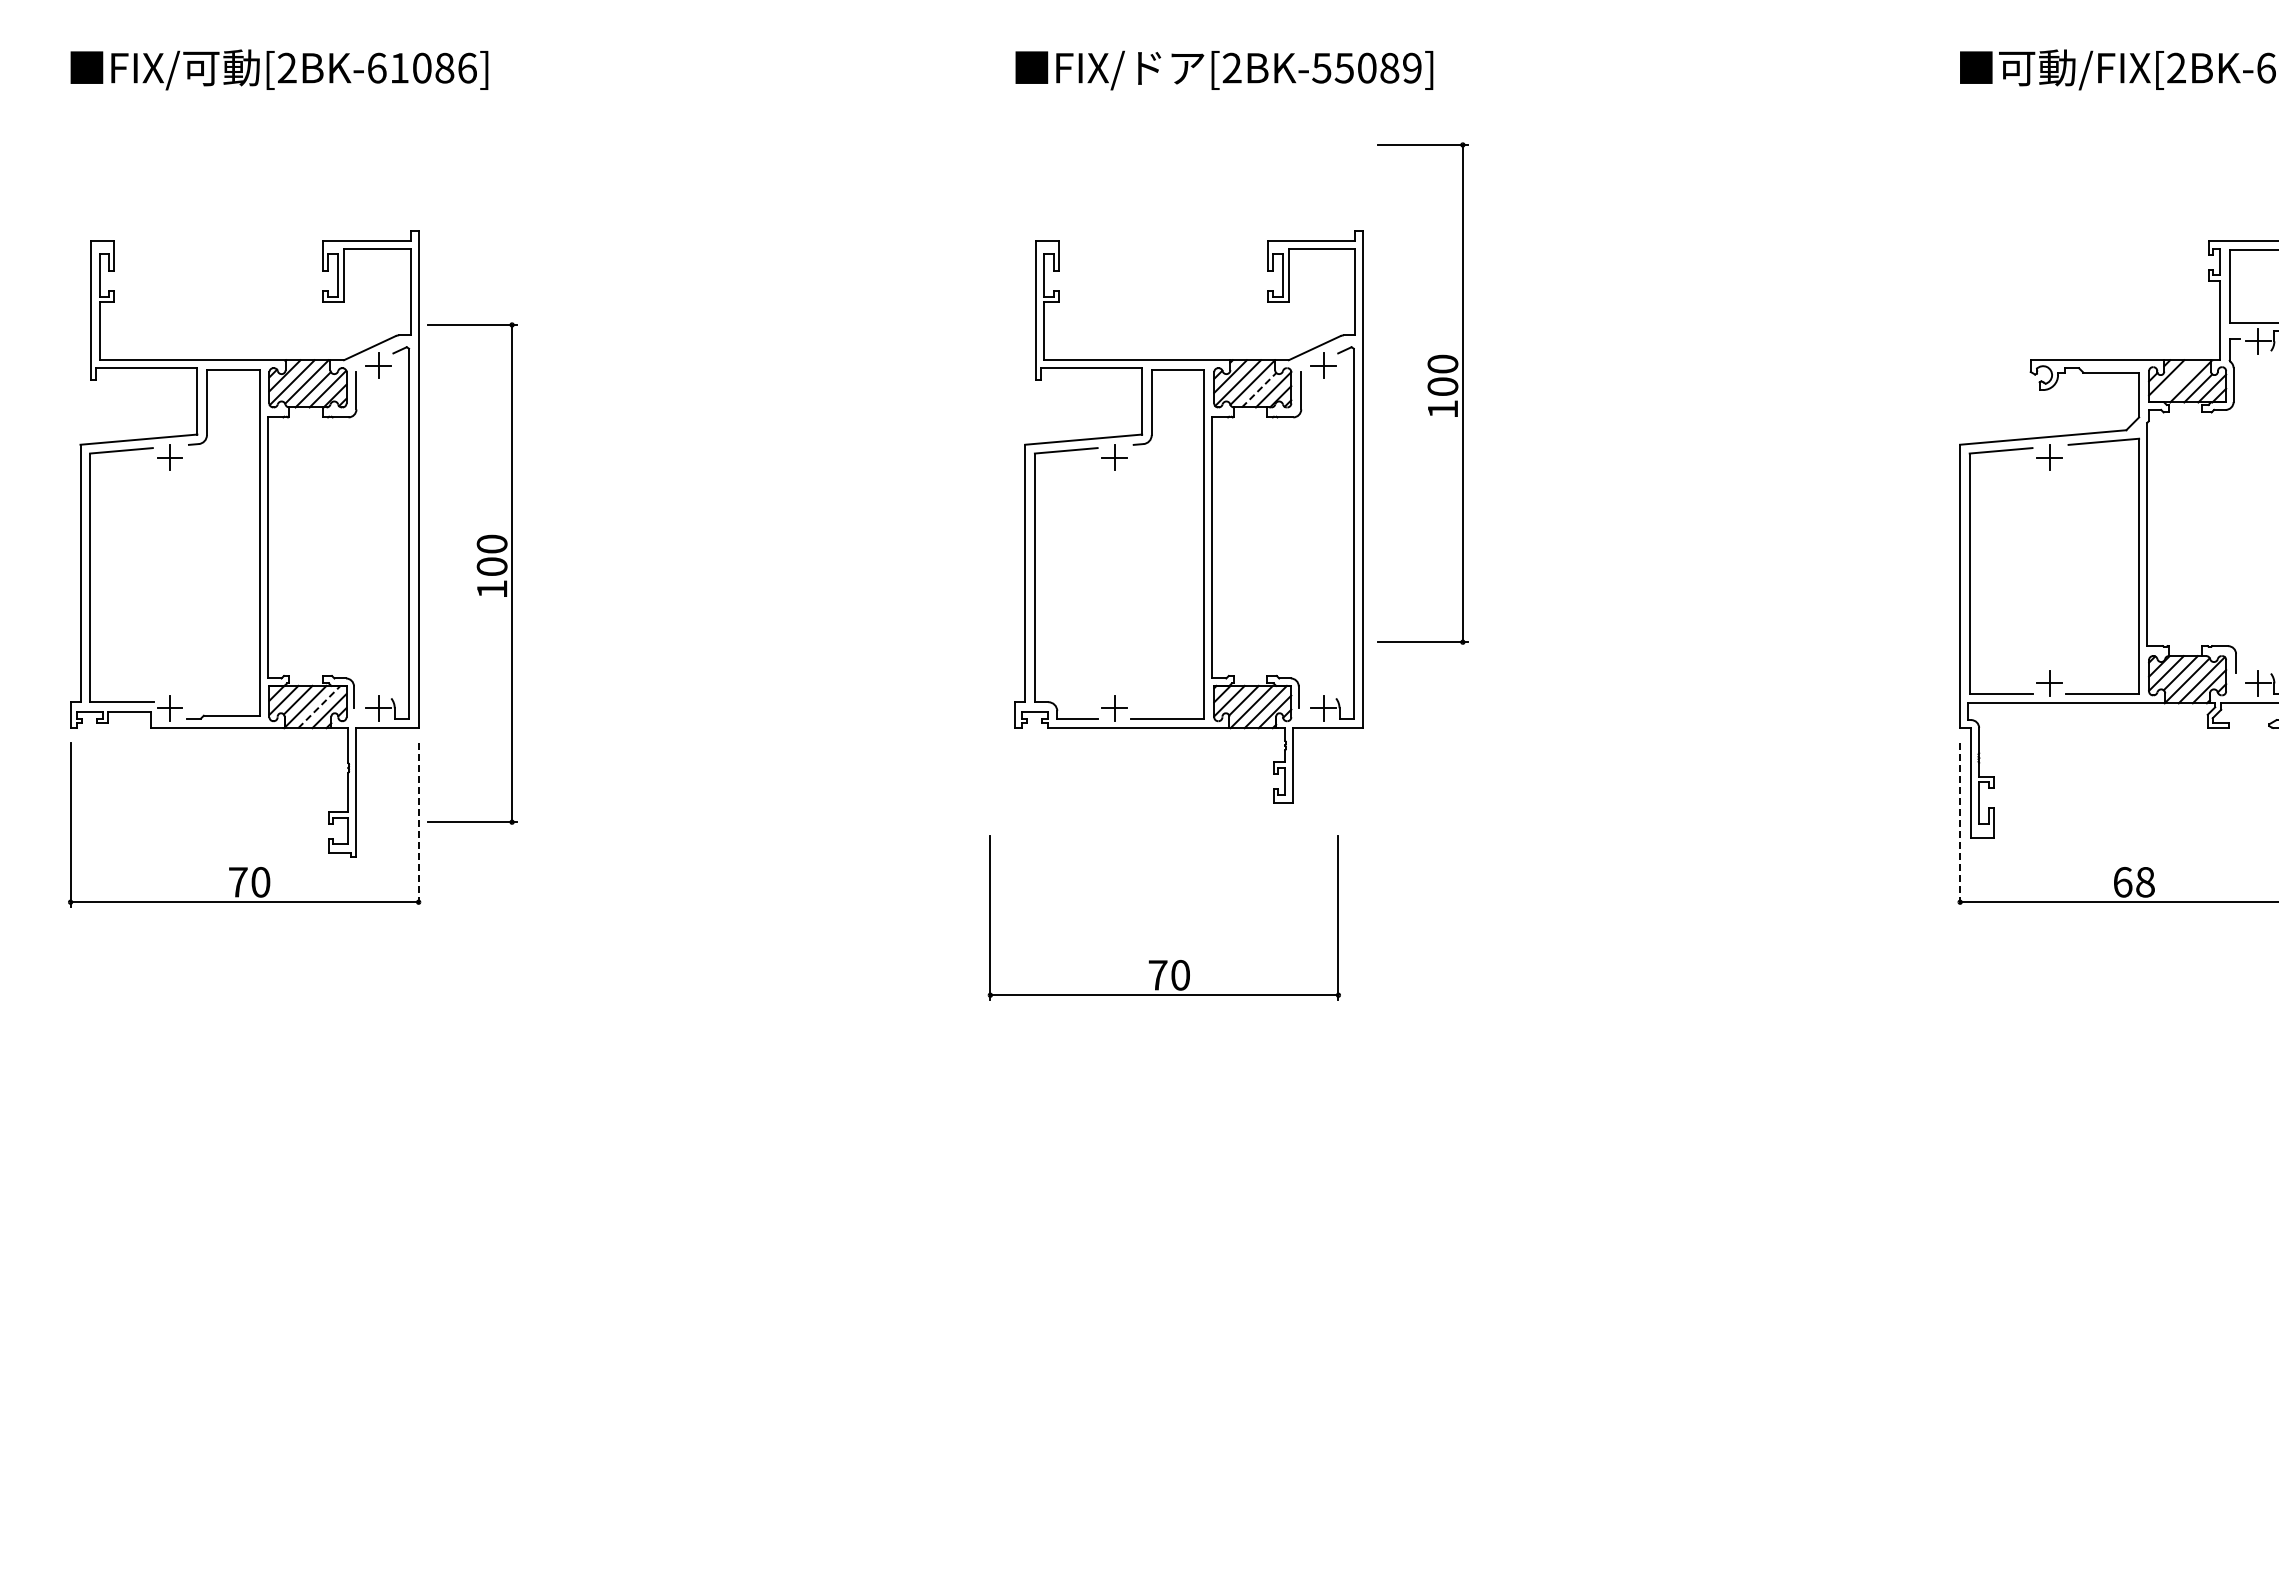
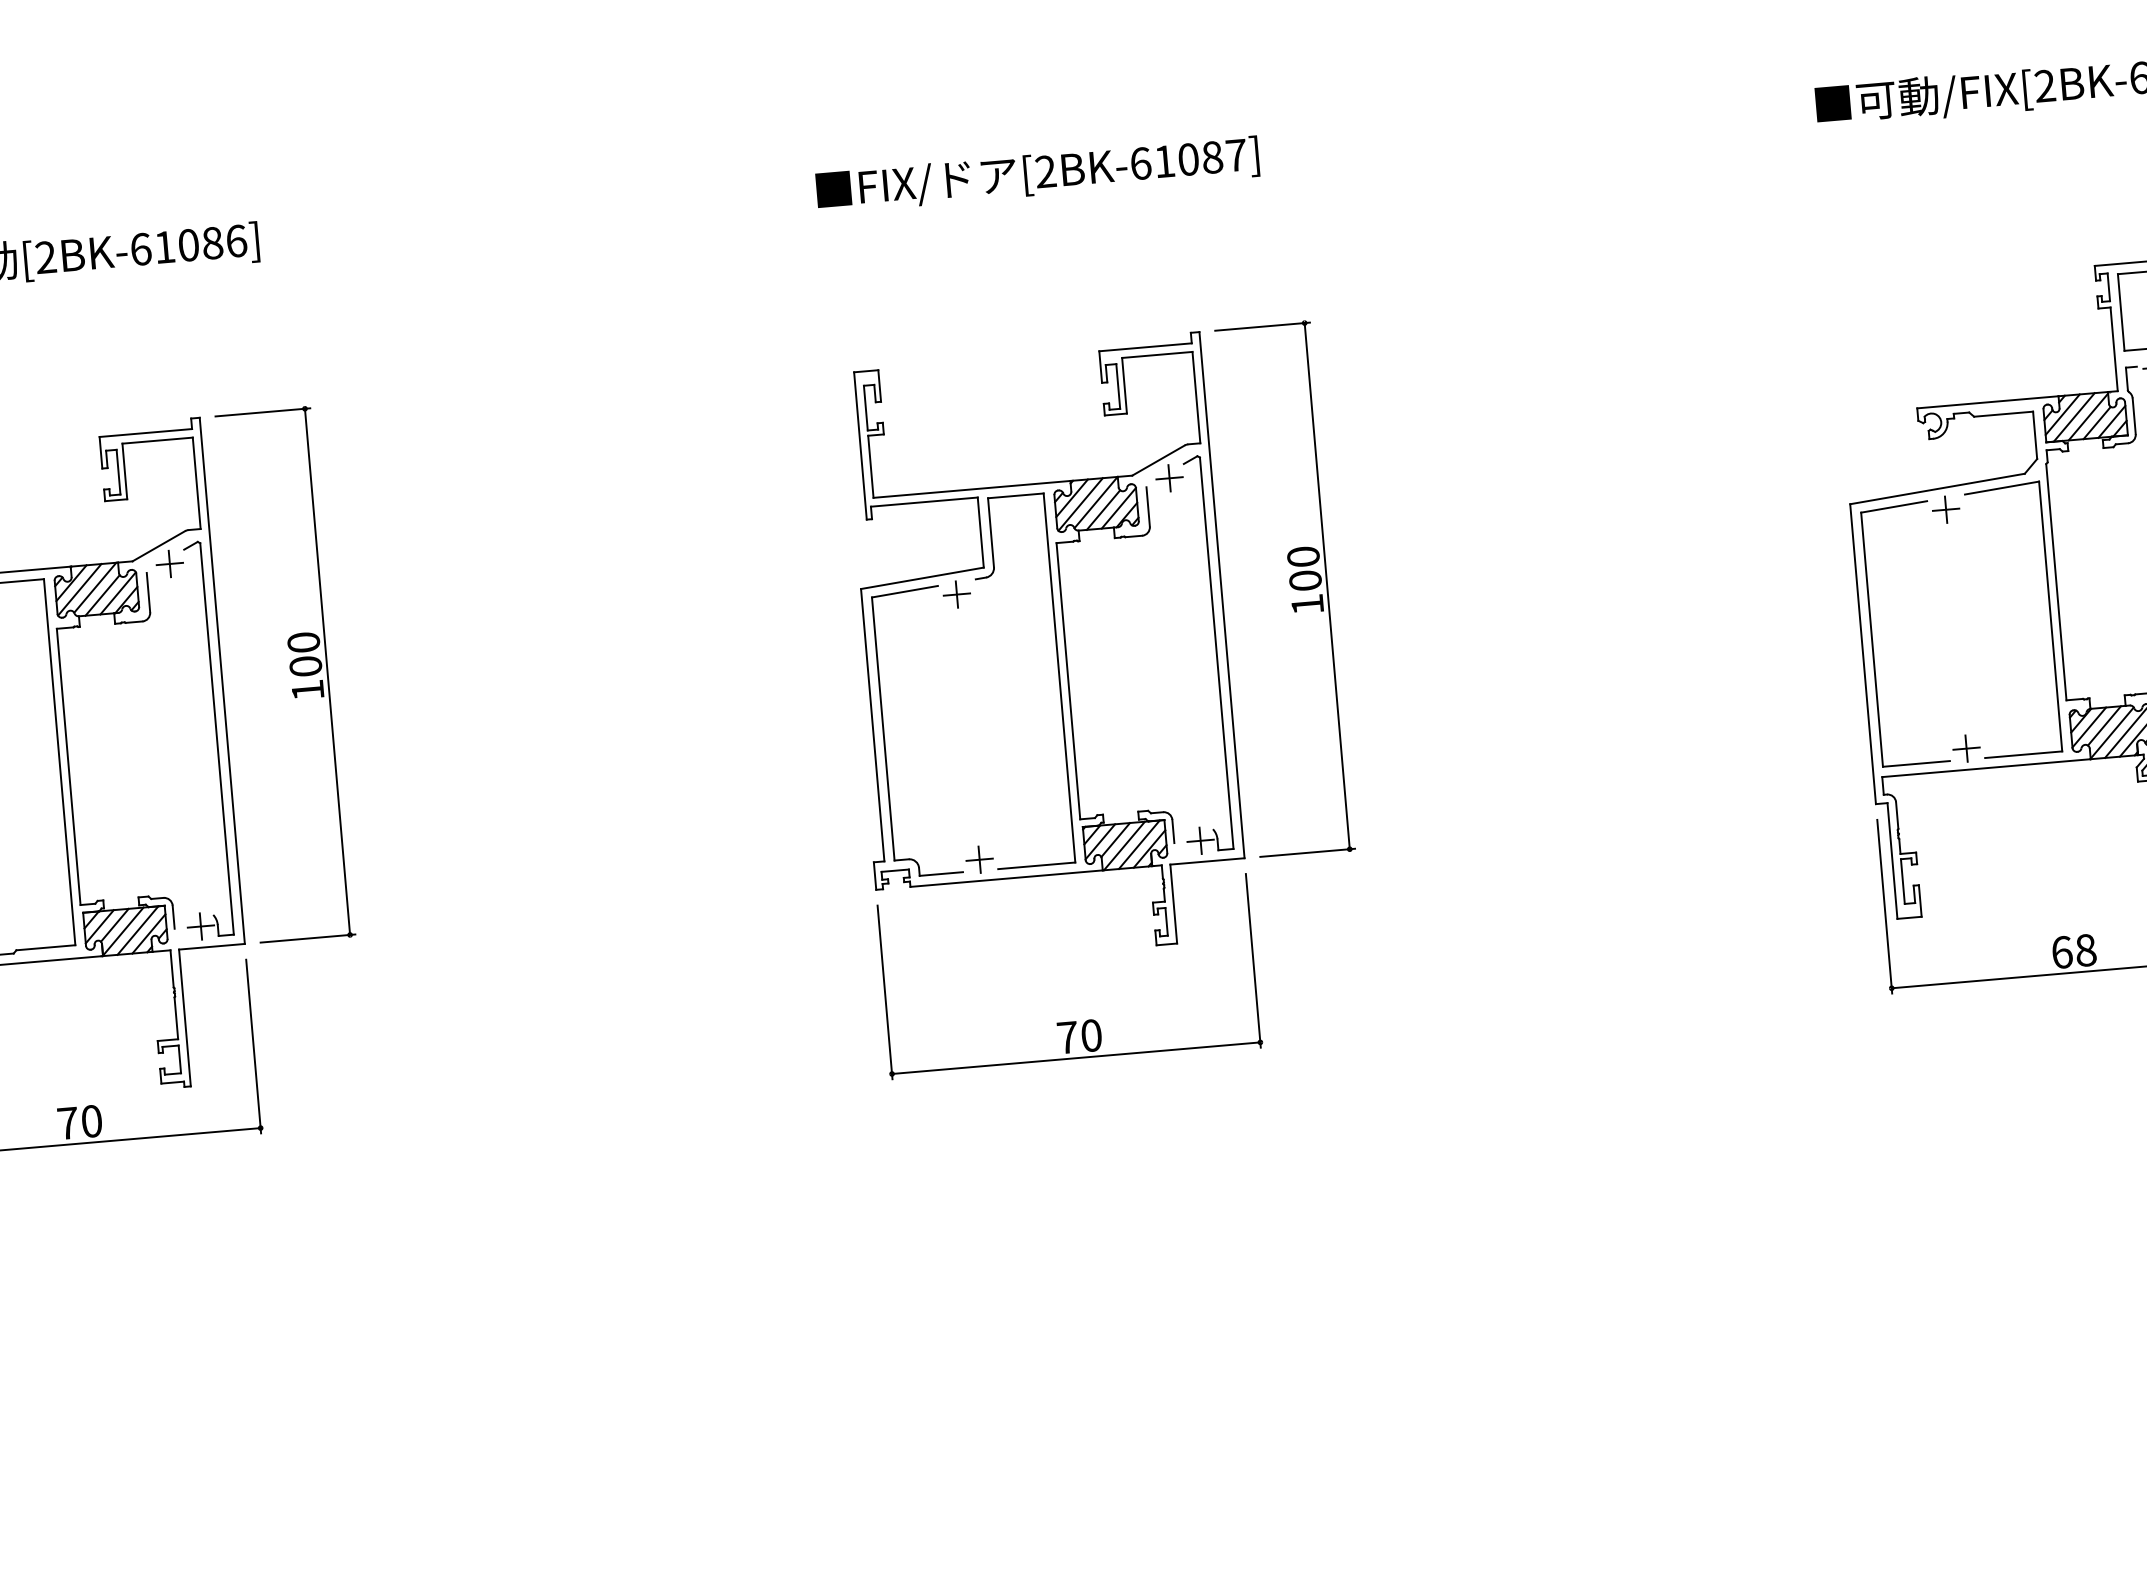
text: (1366, 67) -> (1187, 158), [2BK-55089] -> [2BK-61087]
line: (2177, 381) -> (2074, 417), added
line: (1259, 389) -> (1103, 509), dashed -> solid
part: (1428, 390) -> (1290, 586), moved
part: (472, 573) -> (285, 675), moved
line: (319, 707) -> (138, 931), dashed -> solid
line: (418, 825) -> (253, 1046), dashed -> solid
line: (1960, 825) -> (1885, 907), dashed -> solid
part: (1163, 960) -> (1072, 1021), moved

